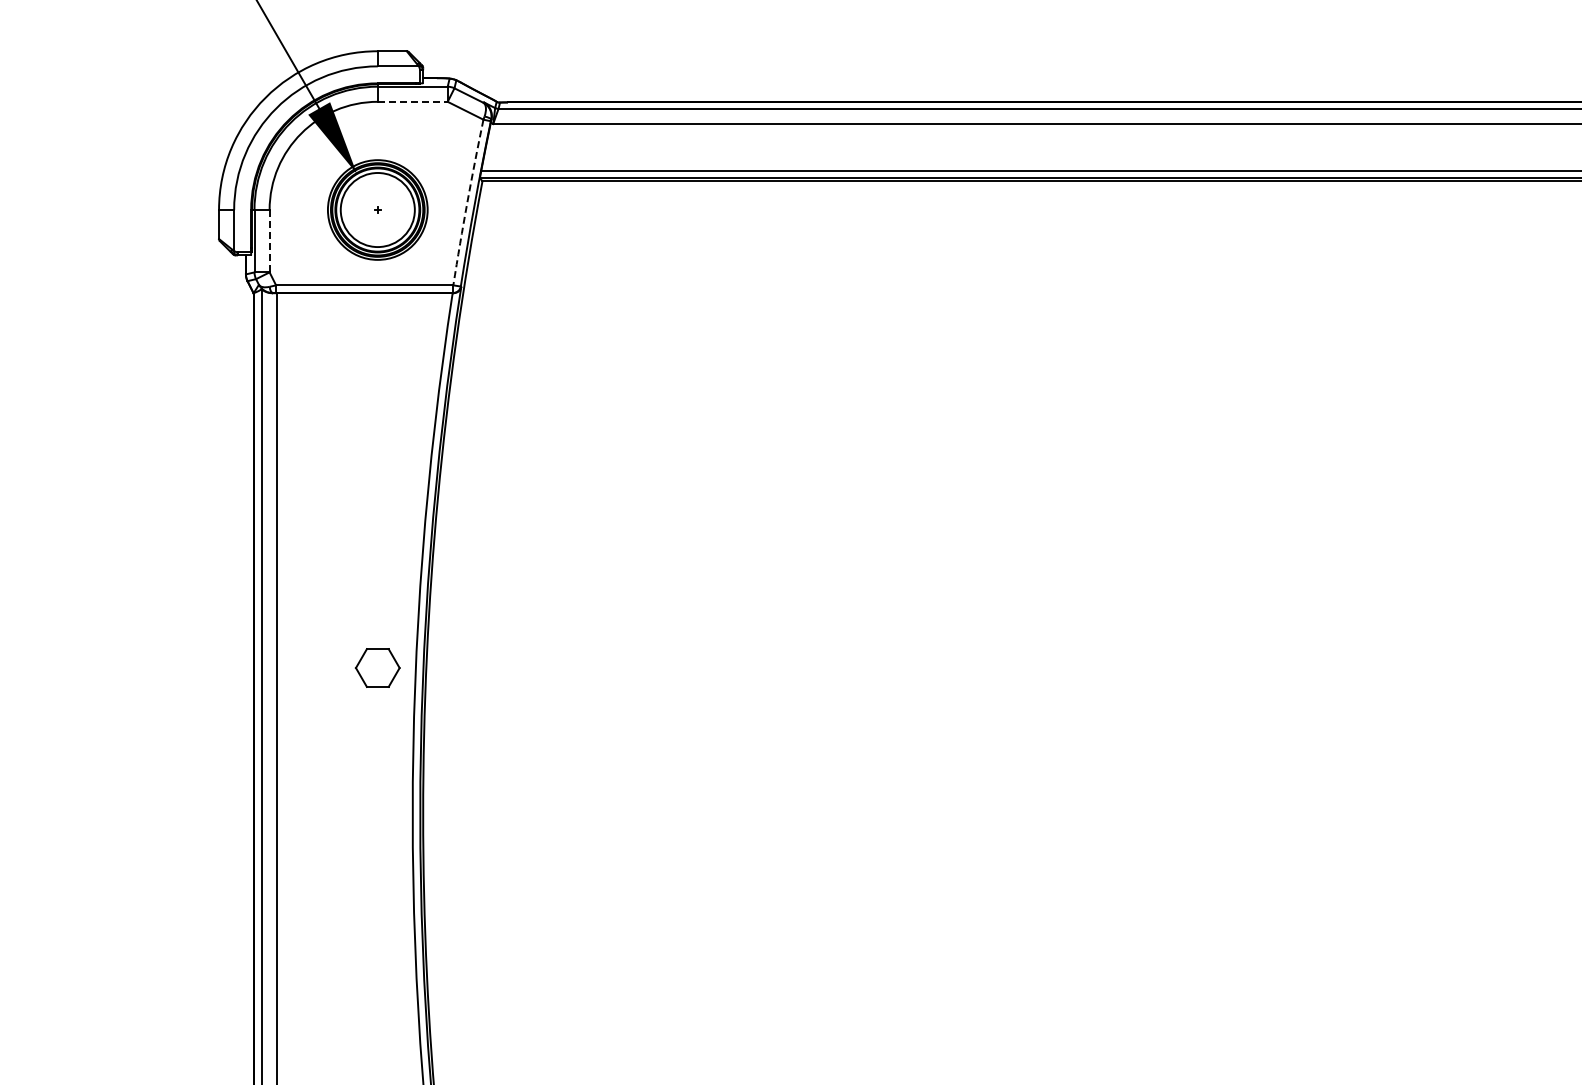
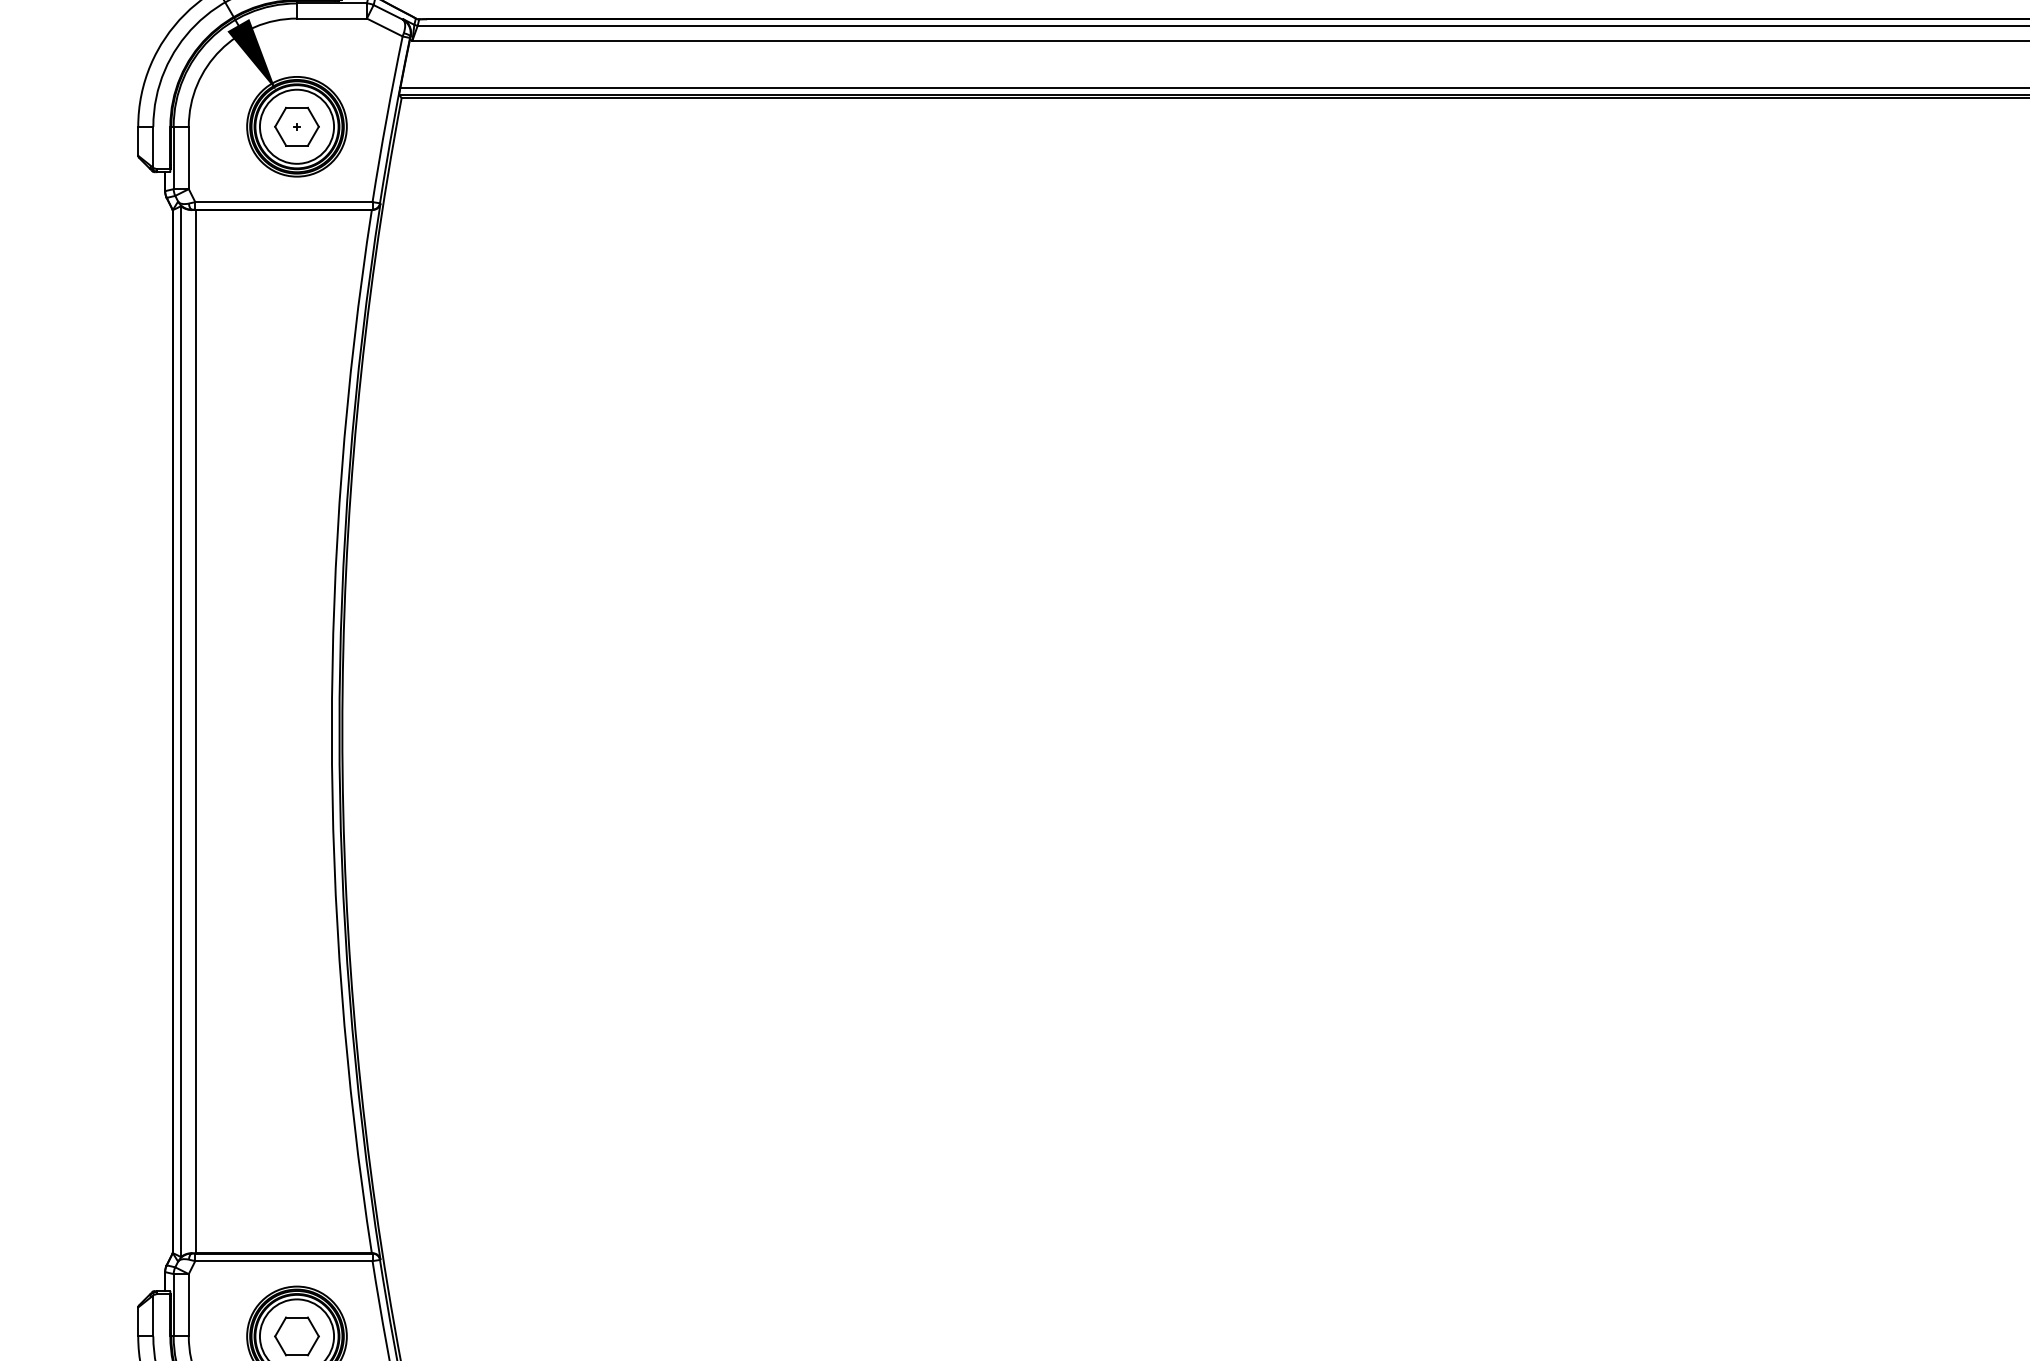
line: (412, 101) -> (331, 18), dashed -> solid
arc: (467, 202) -> (386, 119), dashed -> solid
line: (269, 240) -> (188, 157), dashed -> solid
part: (377, 667) -> (296, 126), moved

